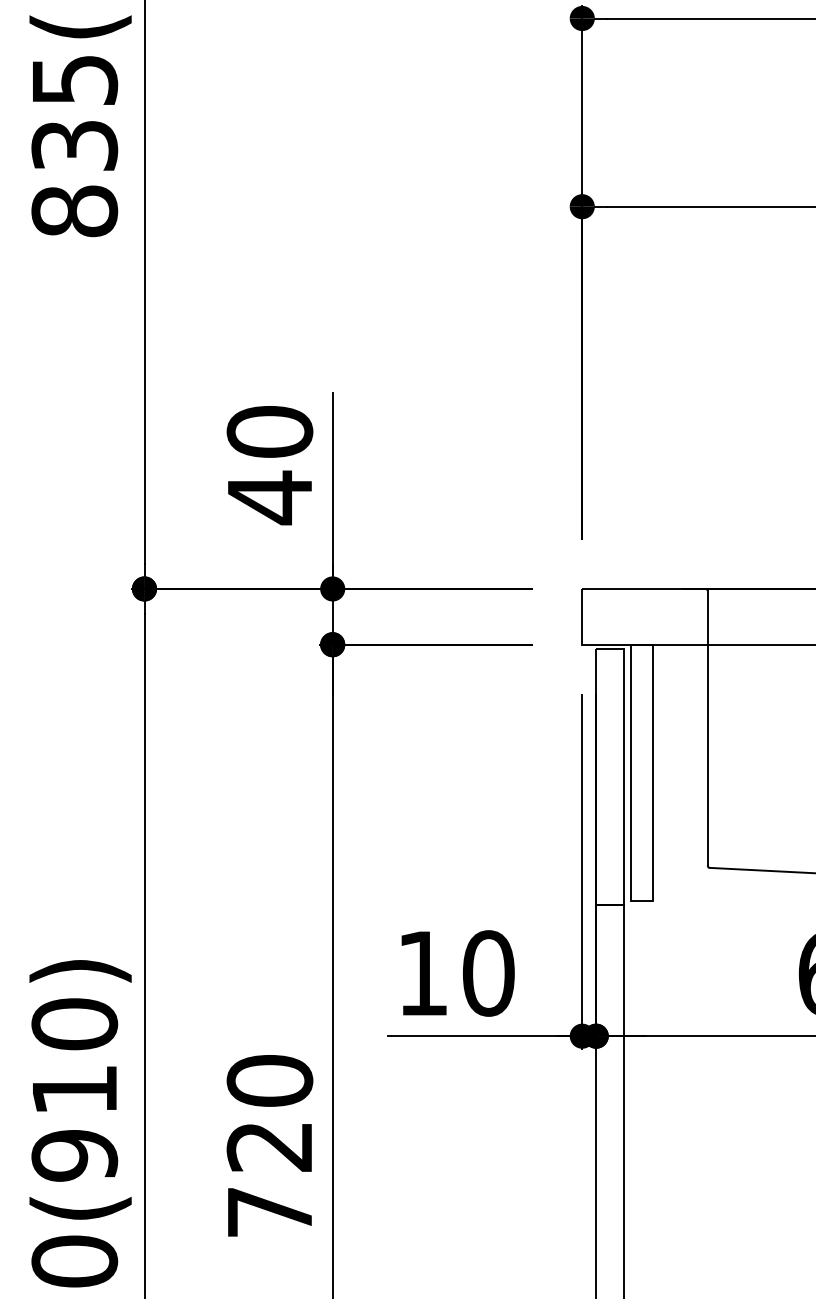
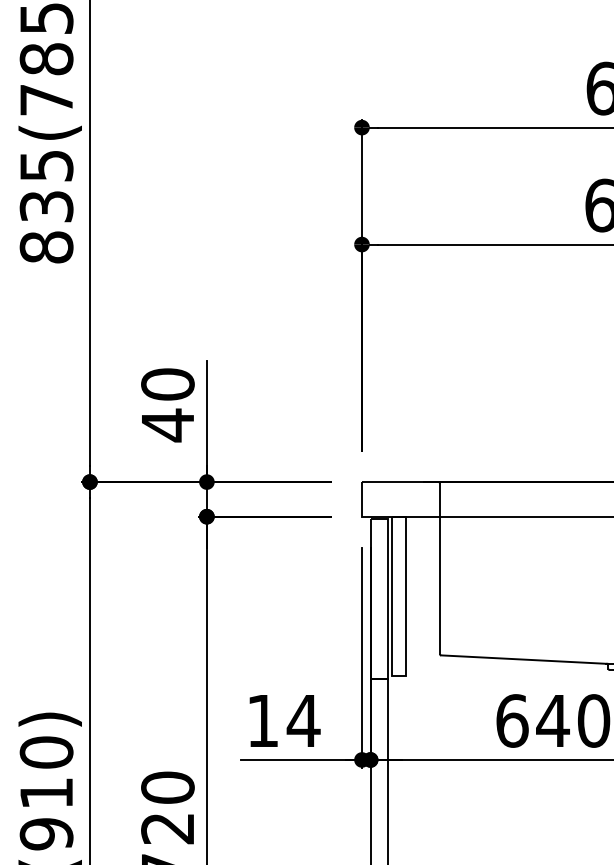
text: (488, 972) -> (303, 720), 10 -> 14

